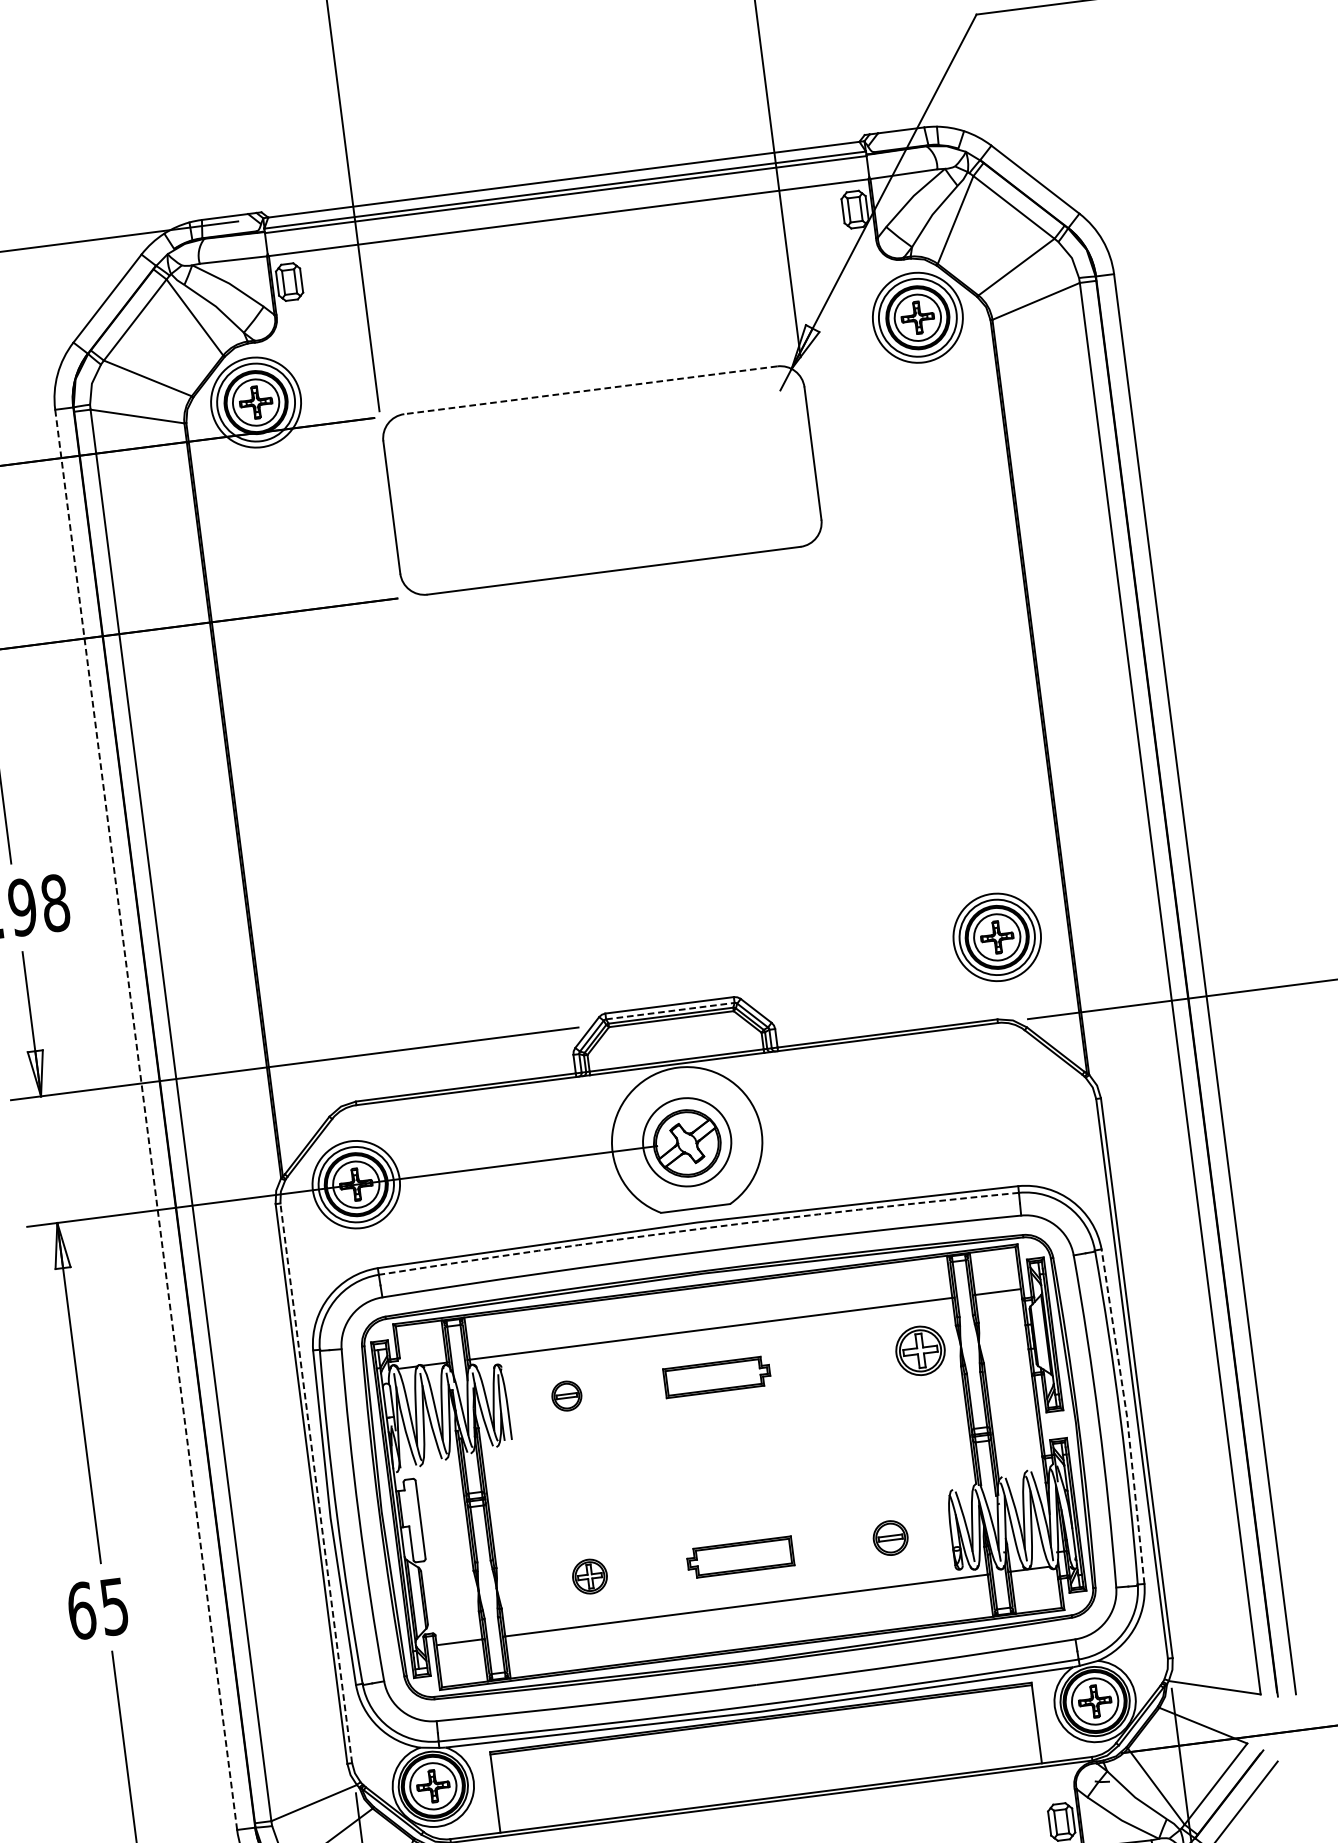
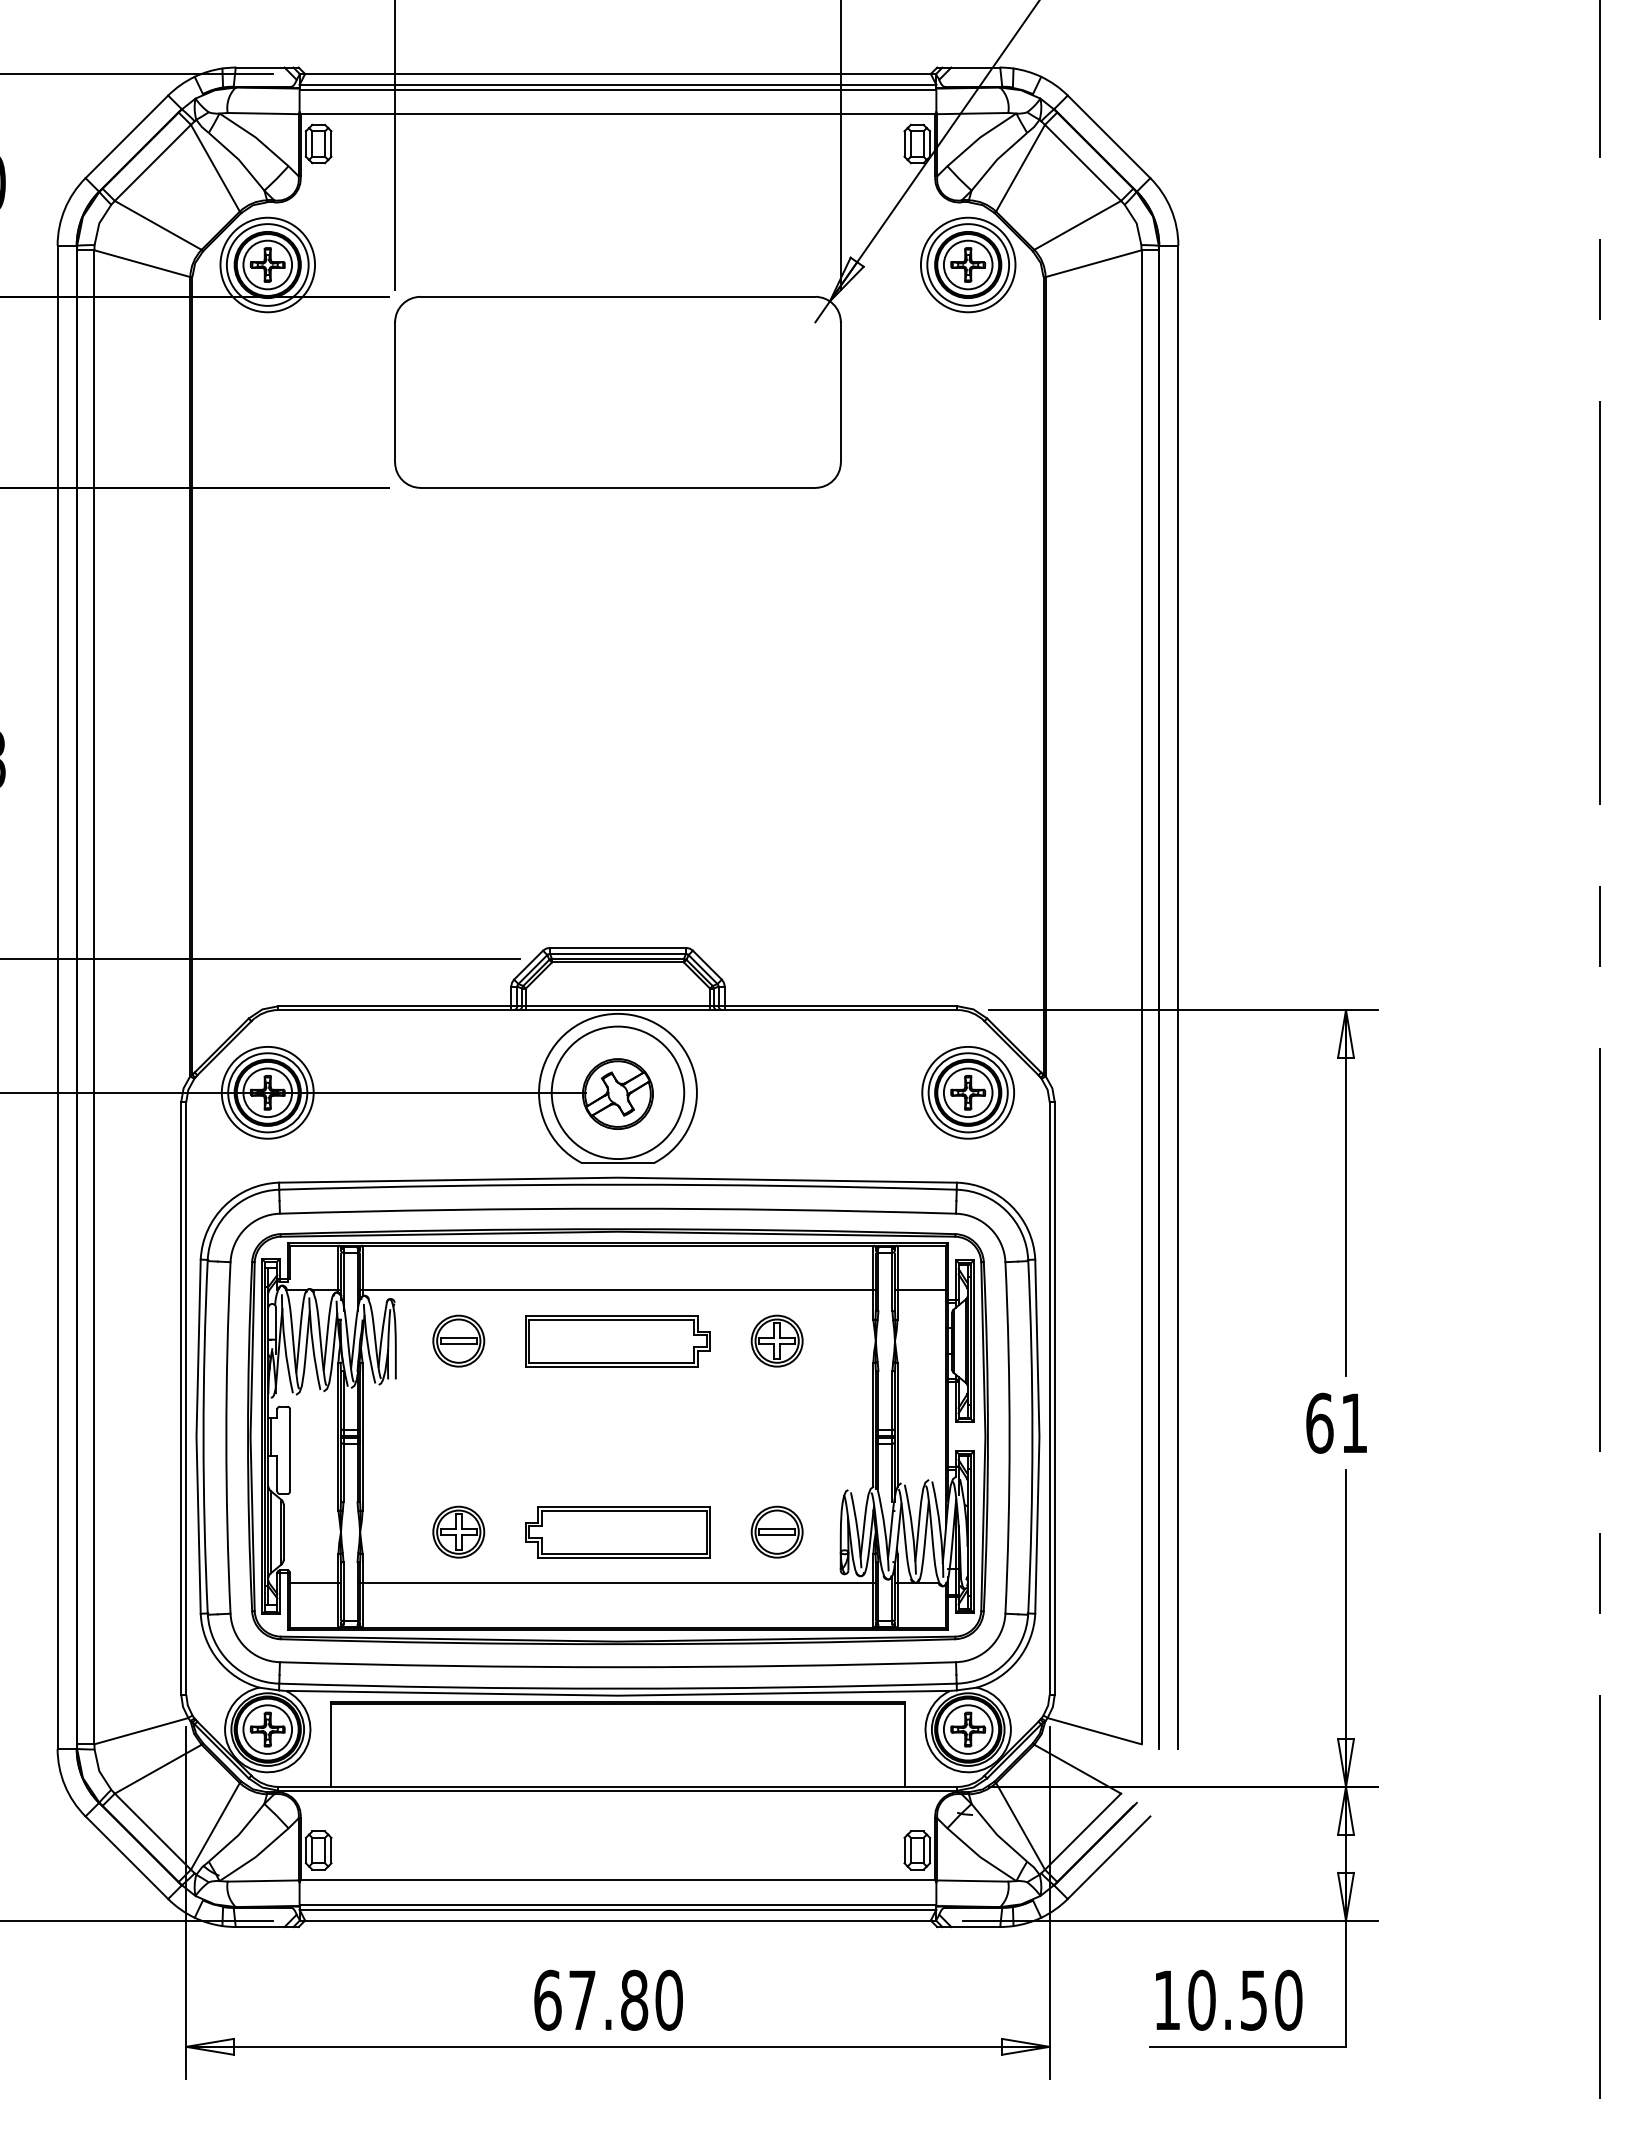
line: (590, 390) -> (617, 296), dashed -> solid
part: (996, 937) -> (967, 1092), moved
line: (669, 1011) -> (617, 954), dashed -> solid
line: (146, 1120) -> (57, 997), dashed -> solid
circle: (686, 1142) -> (617, 1092), size x1.43
arc: (697, 1228) -> (617, 1184), dashed -> solid
part: (919, 1350) -> (776, 1340), moved
part: (716, 1377) -> (617, 1341), size x1.67
part: (566, 1395) -> (458, 1340), size x1.67
line: (1127, 1415) -> (1039, 1436), dashed -> solid
line: (316, 1482) -> (186, 1397), dashed -> solid
part: (890, 1537) -> (776, 1531), size x1.43
part: (739, 1557) -> (617, 1532), size x1.67
part: (589, 1576) -> (458, 1531), size x1.43

